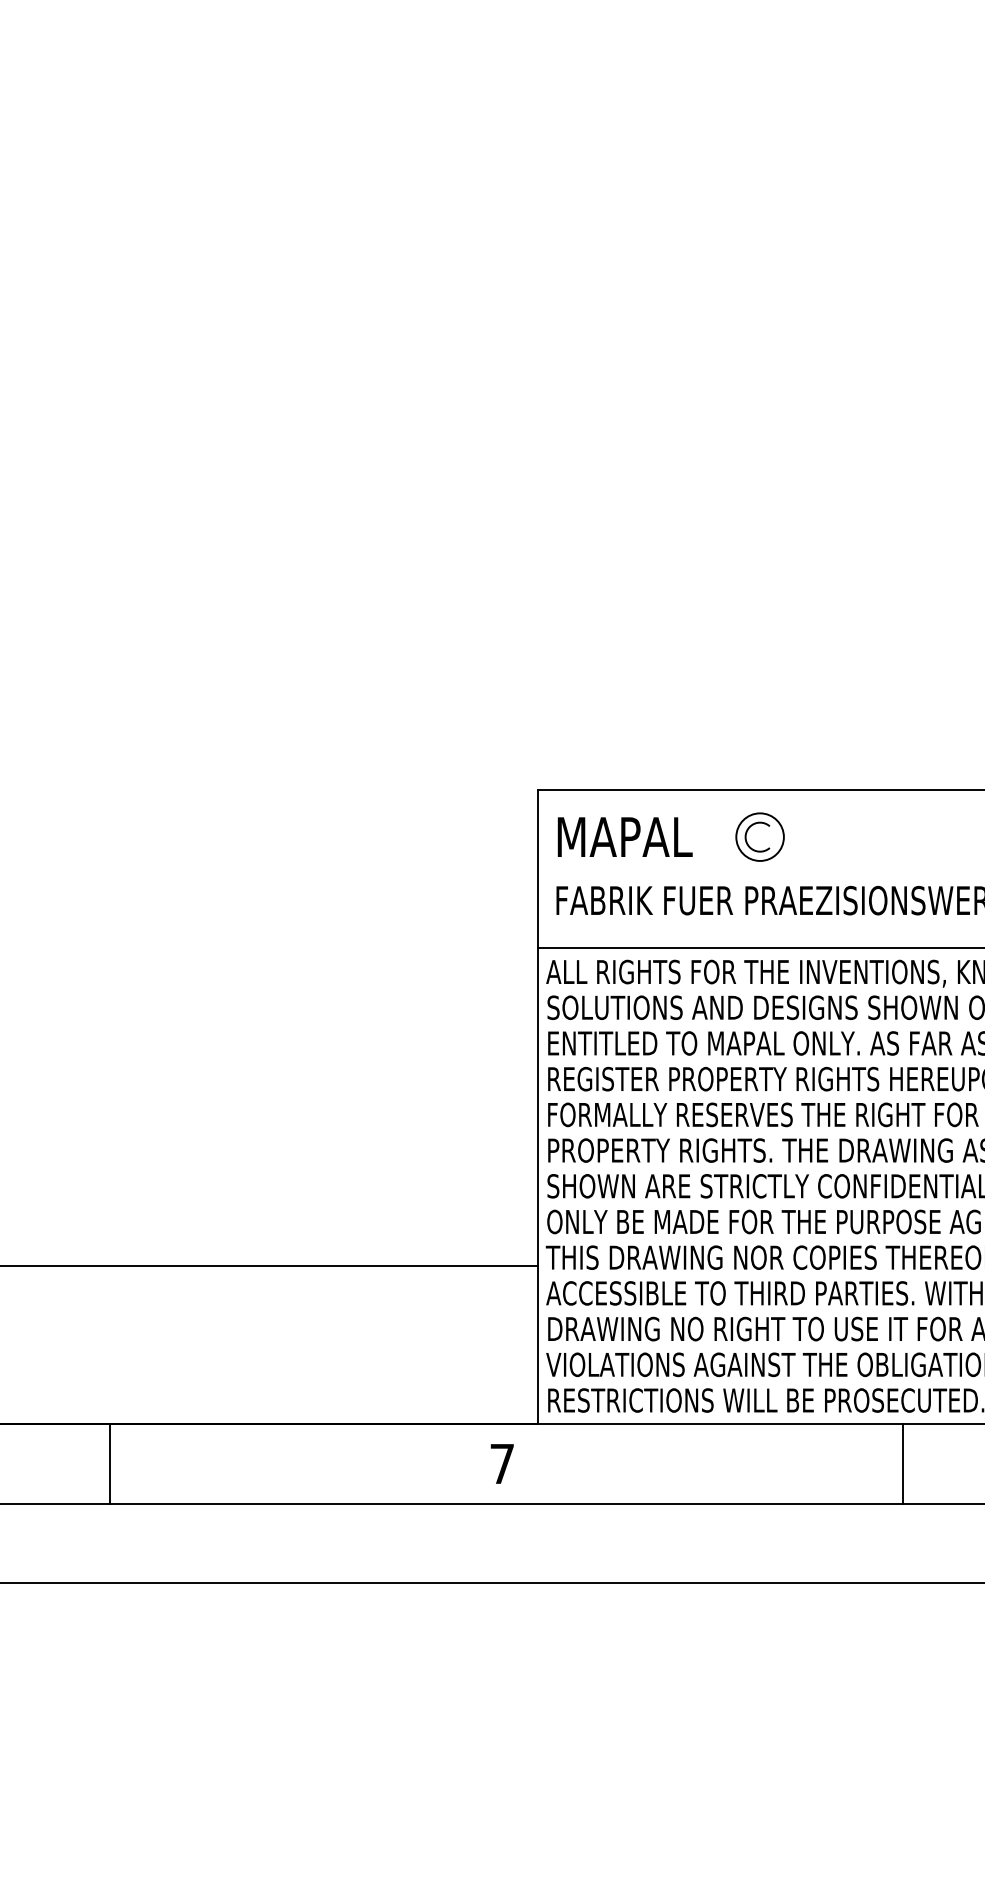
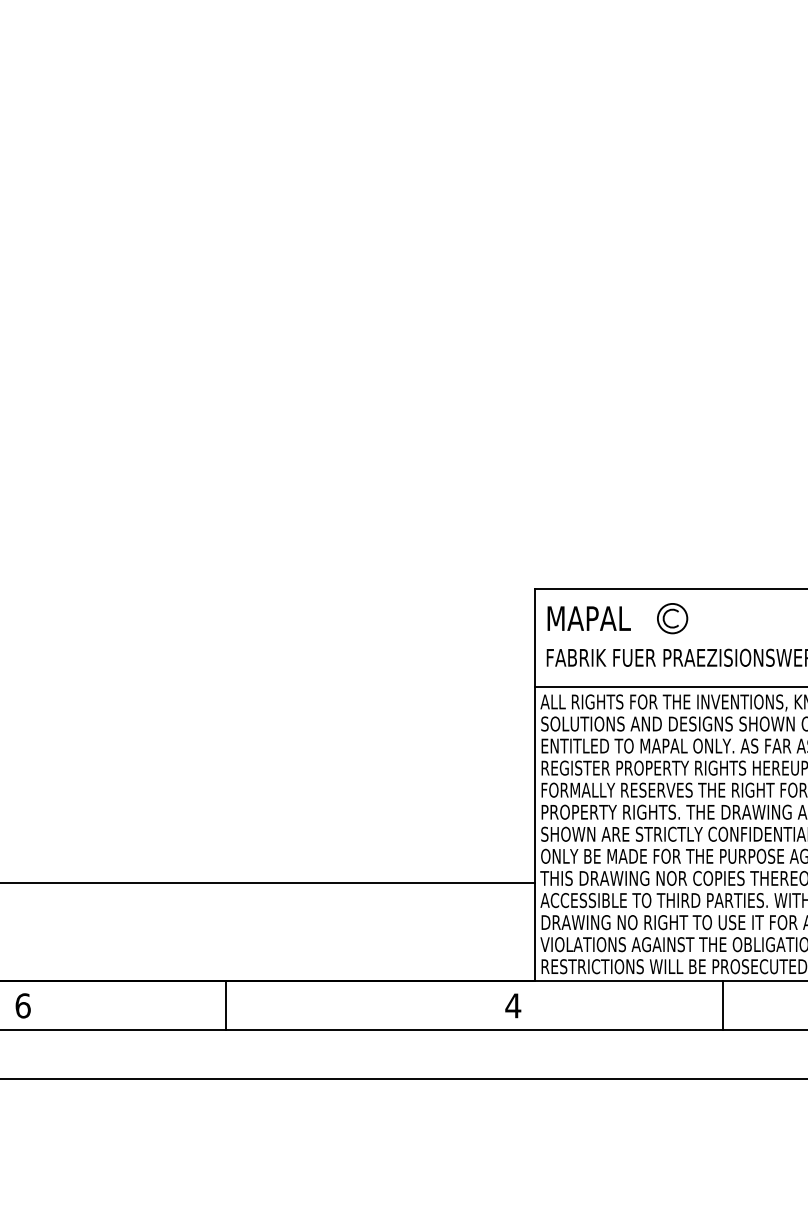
line: (109, 1463) -> (225, 1005), moved
text: (502, 1463) -> (513, 1005), 7 -> 4
line: (902, 1463) -> (722, 1005), moved

